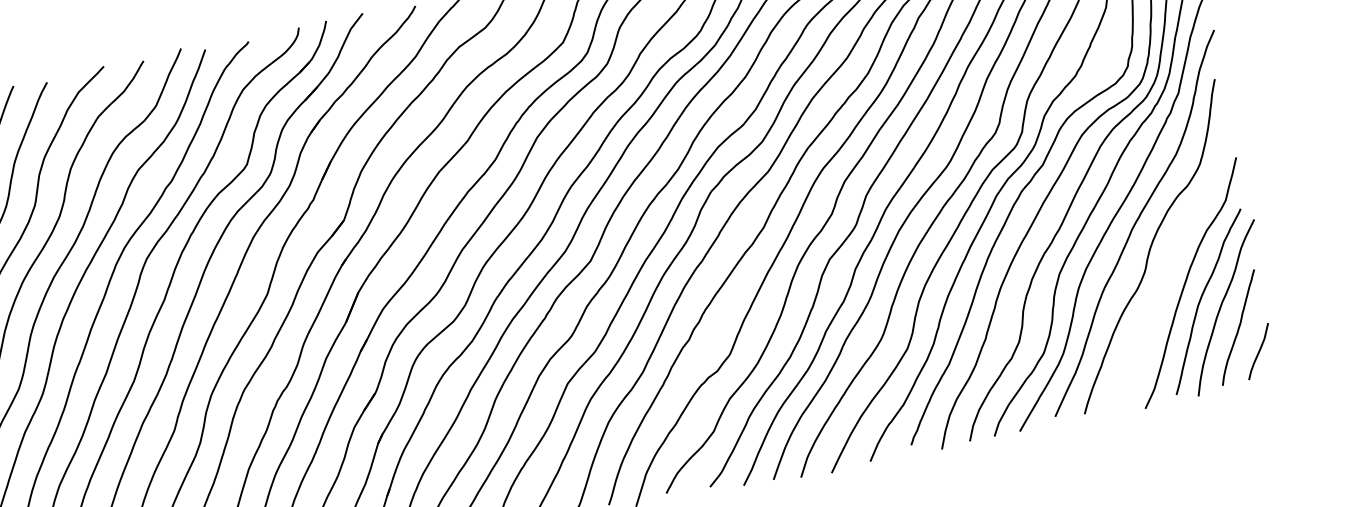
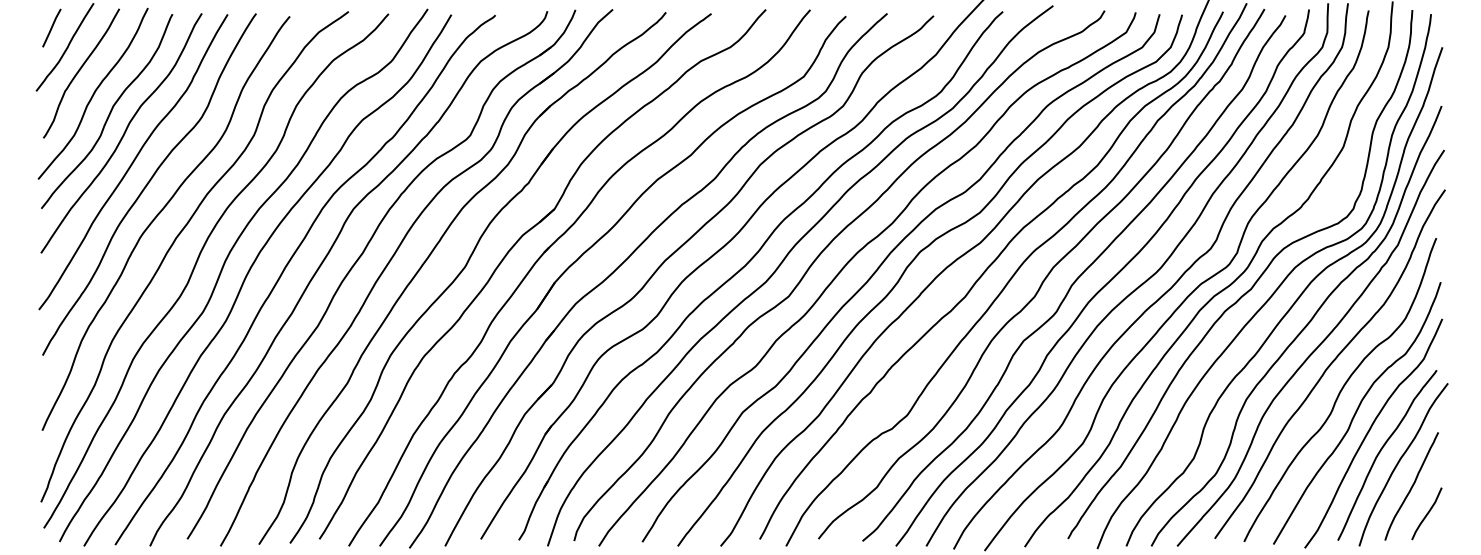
curve: (1170, 266) -> (1356, 413), added

